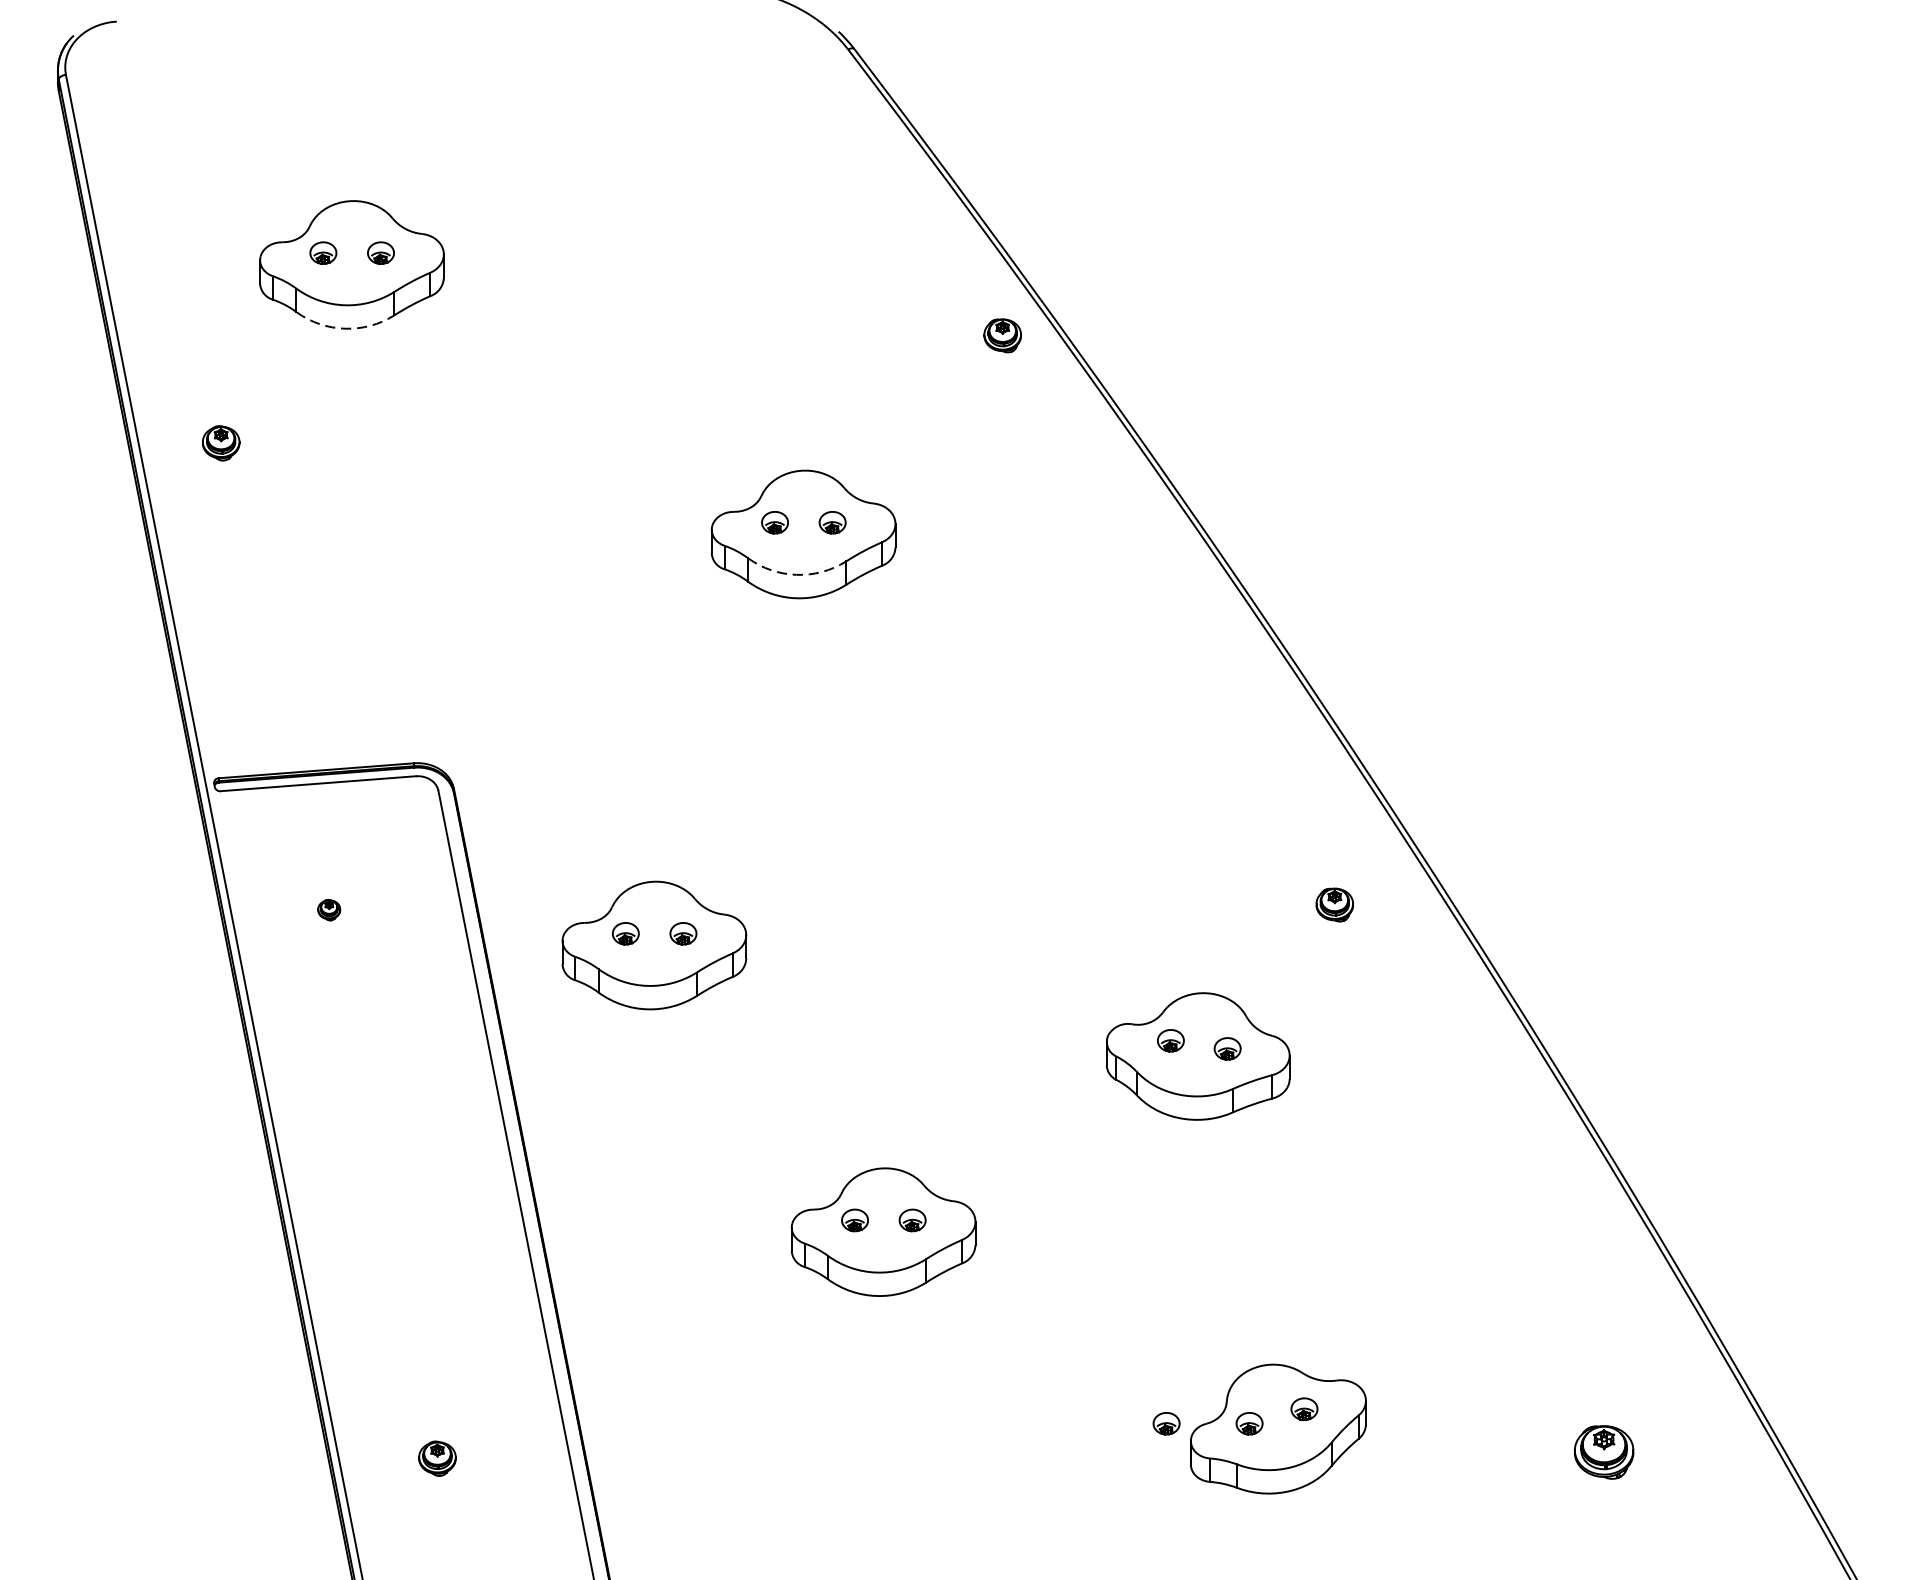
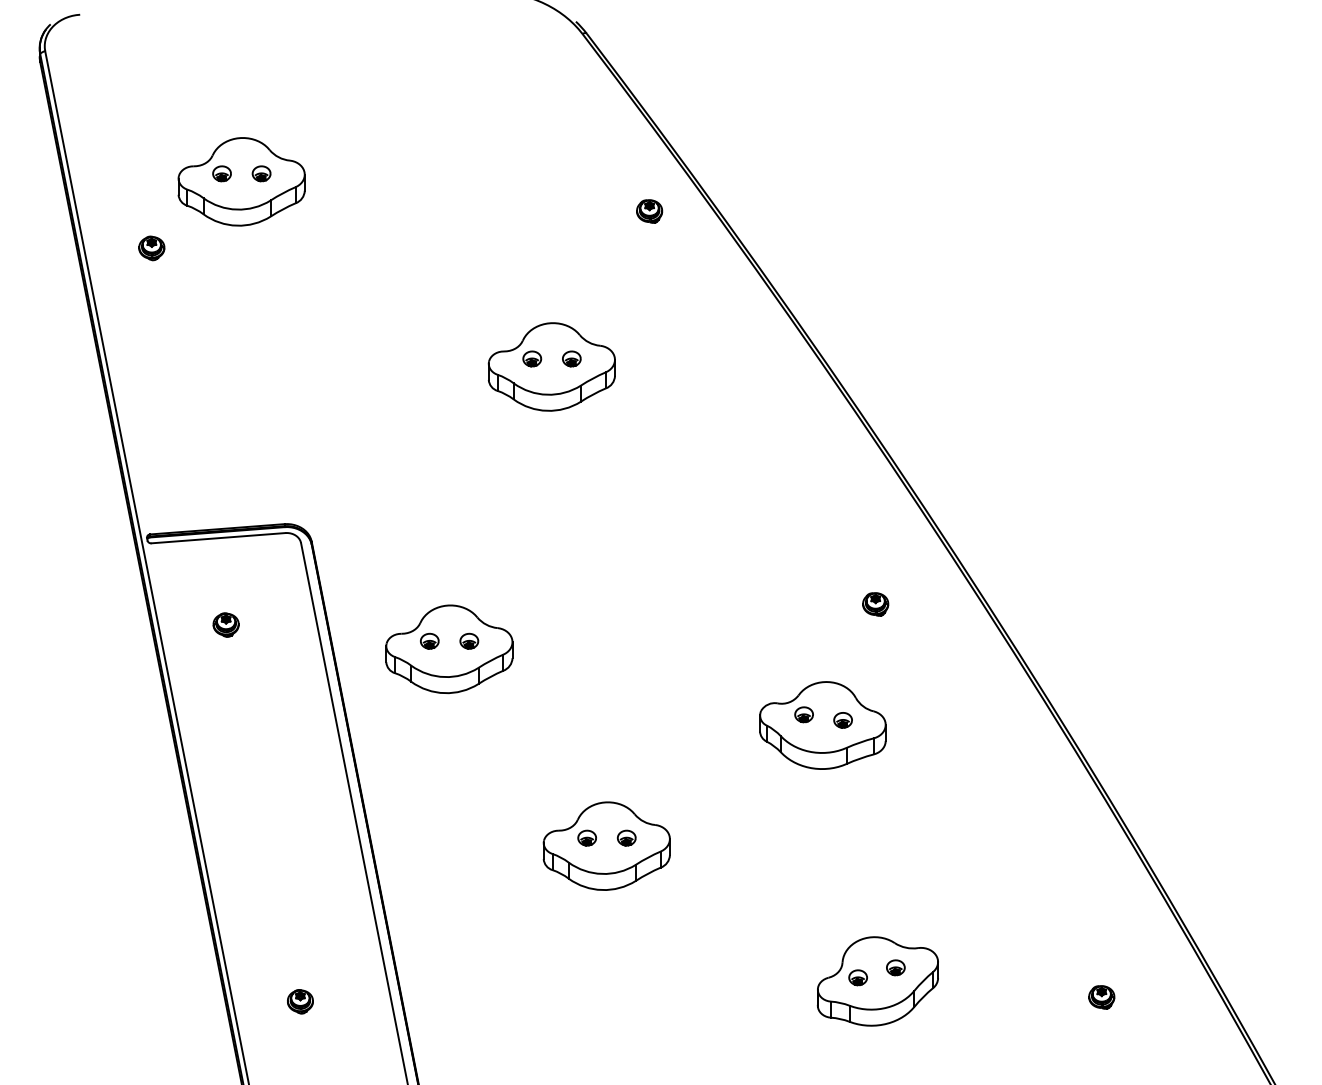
arc: (344, 328) -> (236, 225), dashed -> solid
part: (1002, 335) -> (649, 211), moved
part: (220, 443) -> (151, 248), moved
arc: (797, 574) -> (547, 394), dashed -> solid
part: (1334, 905) -> (875, 604), moved
part: (328, 909) -> (225, 624), size x1.67
part: (1165, 1423) -> (800, 977), removed
part: (1603, 1452) -> (1101, 997), size x0.62

